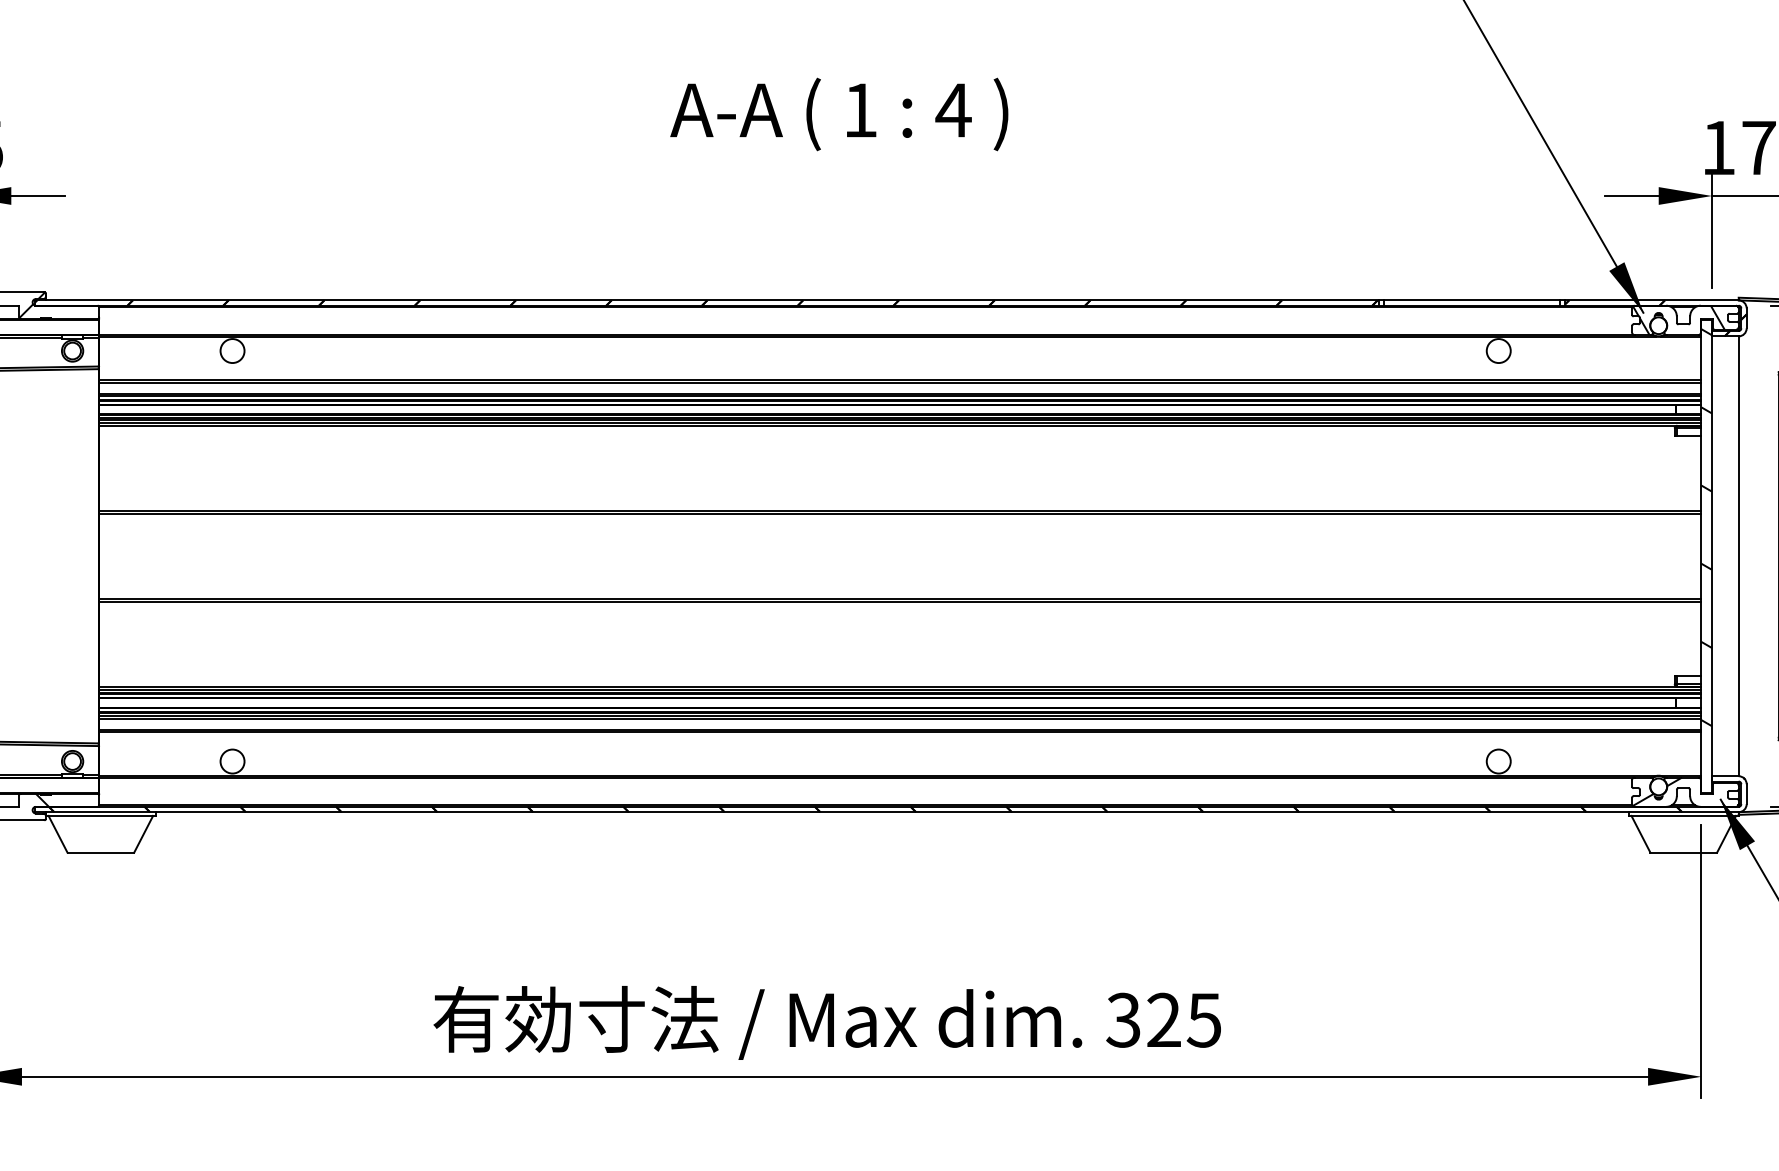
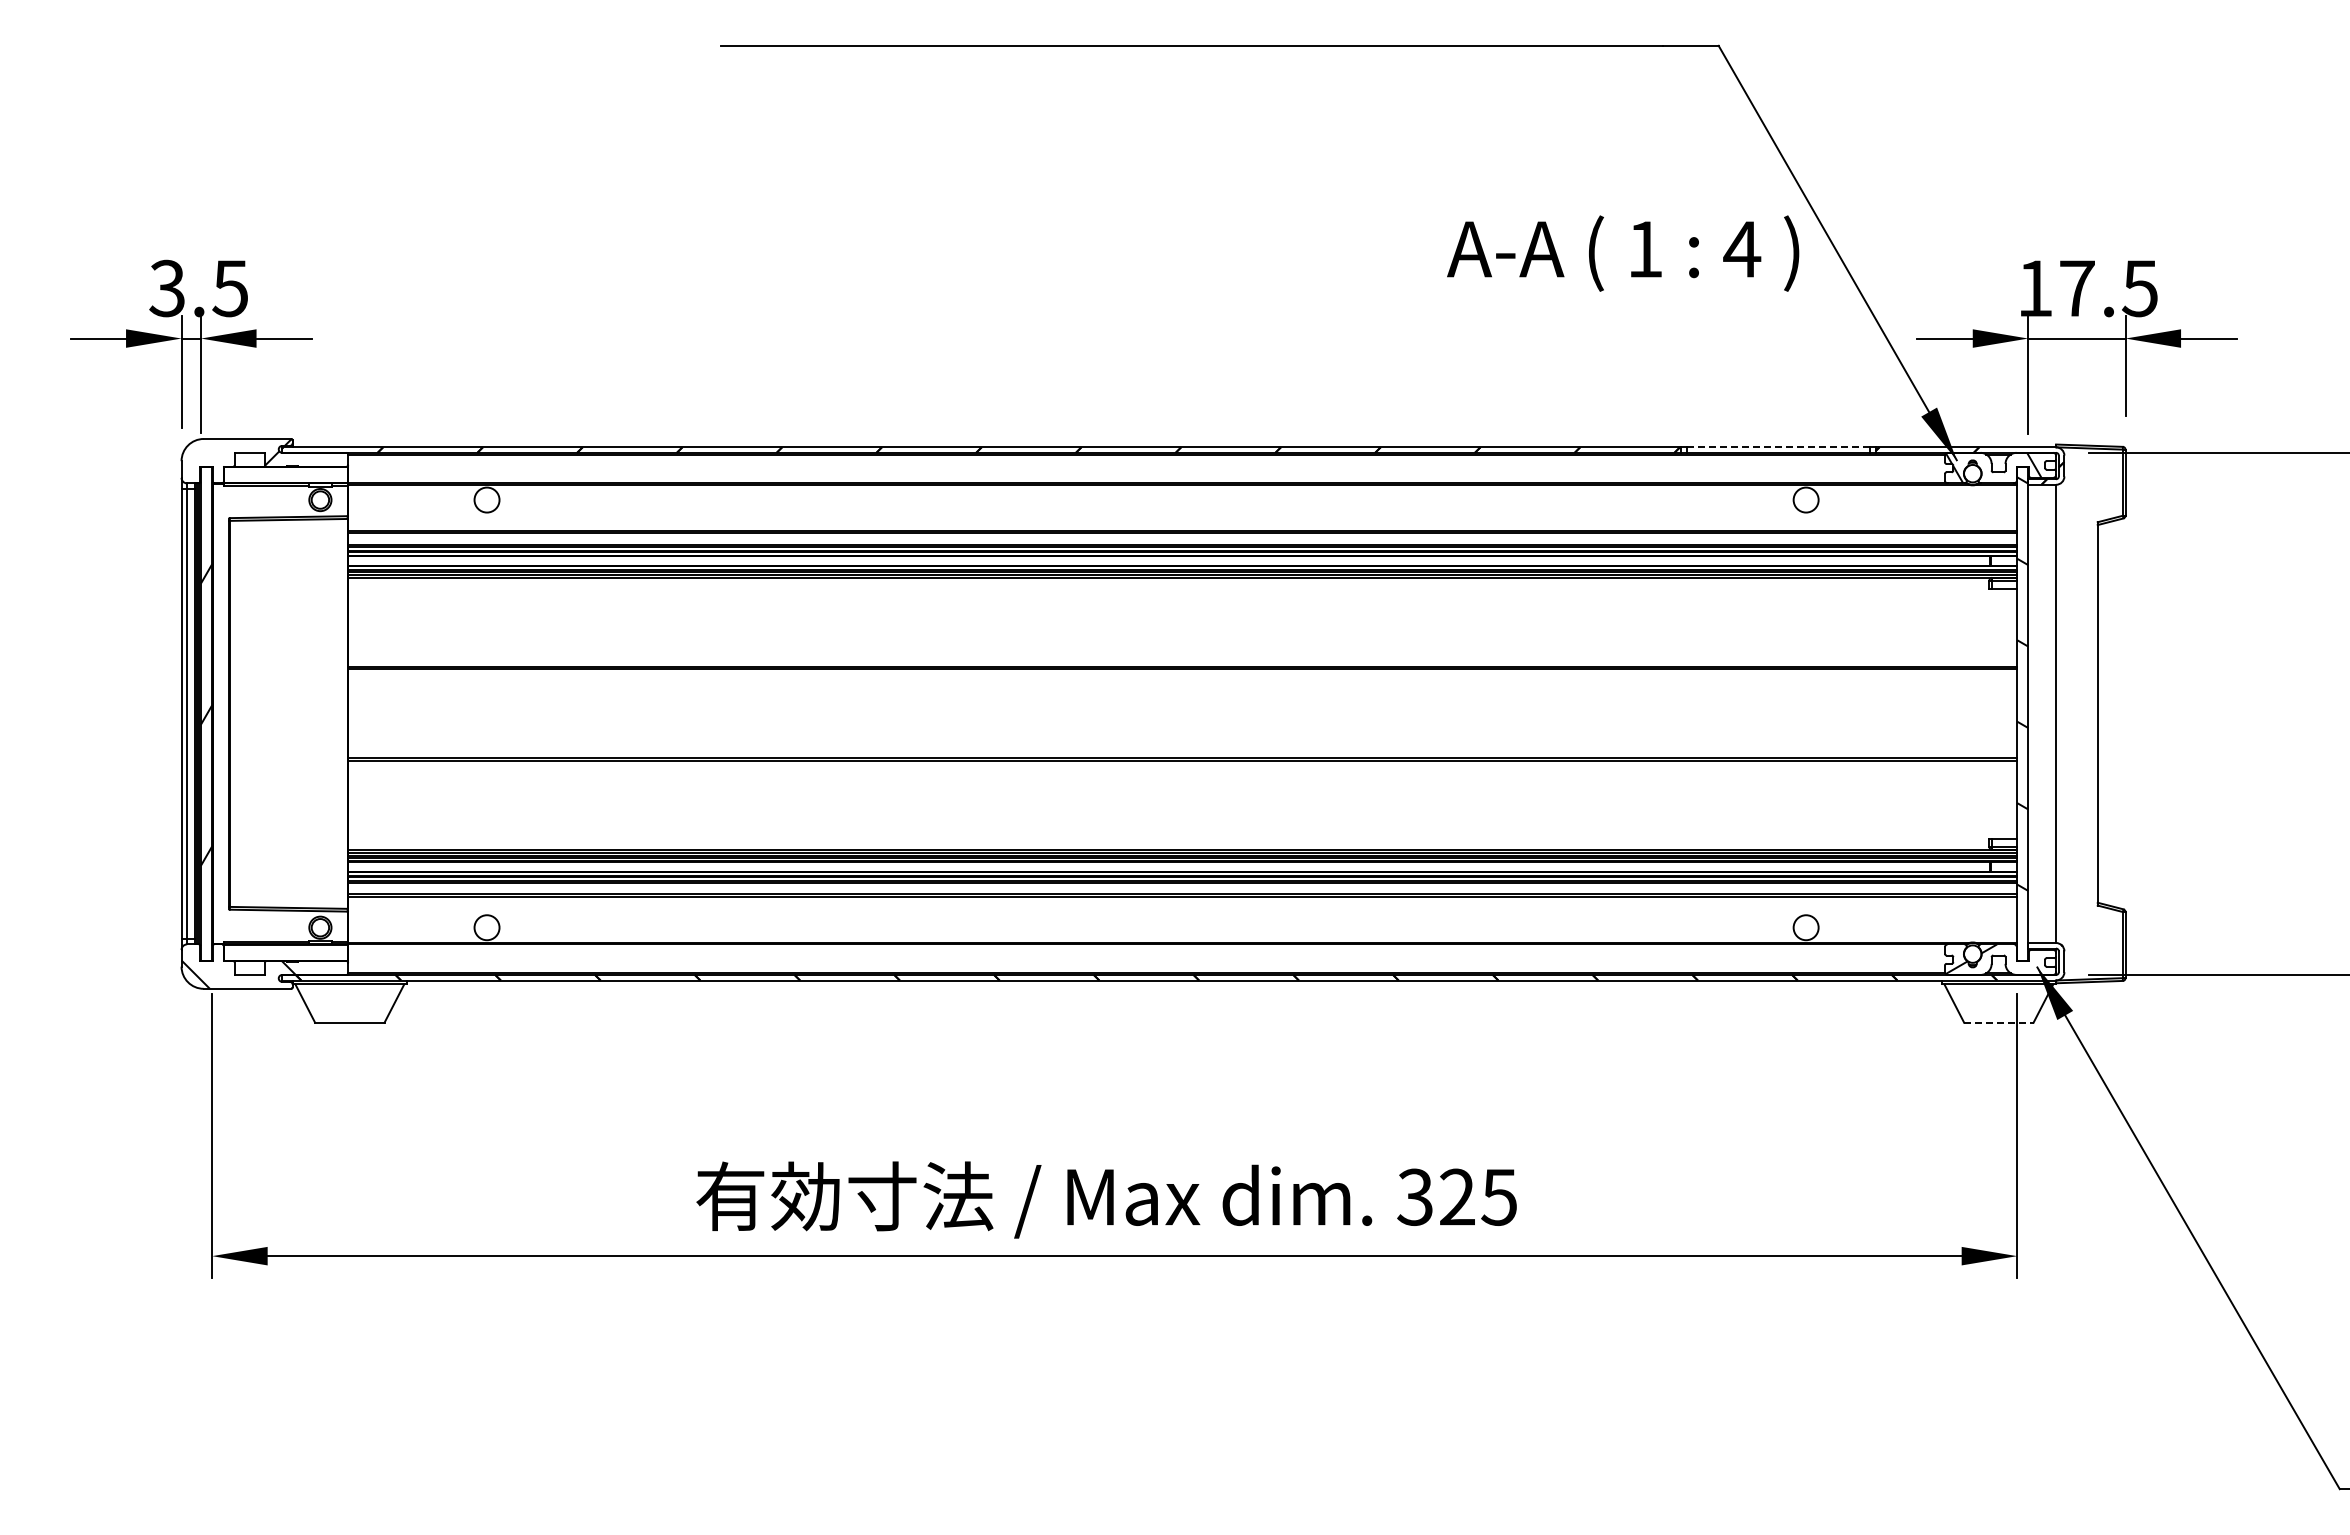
text: (839, 114) -> (1623, 253), moved
line: (1472, 300) -> (1778, 447), solid -> dashed
line: (1683, 852) -> (1998, 1022), solid -> dashed

